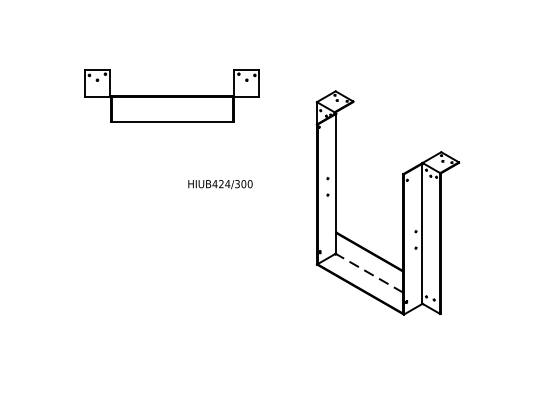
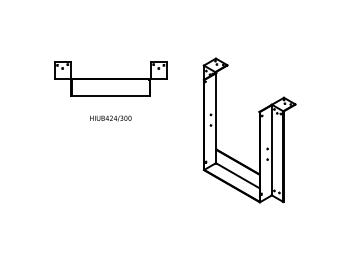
part: (171, 95) -> (110, 78), moved
text: (219, 184) -> (110, 118), moved
line: (369, 272) -> (237, 175), dashed -> solid

